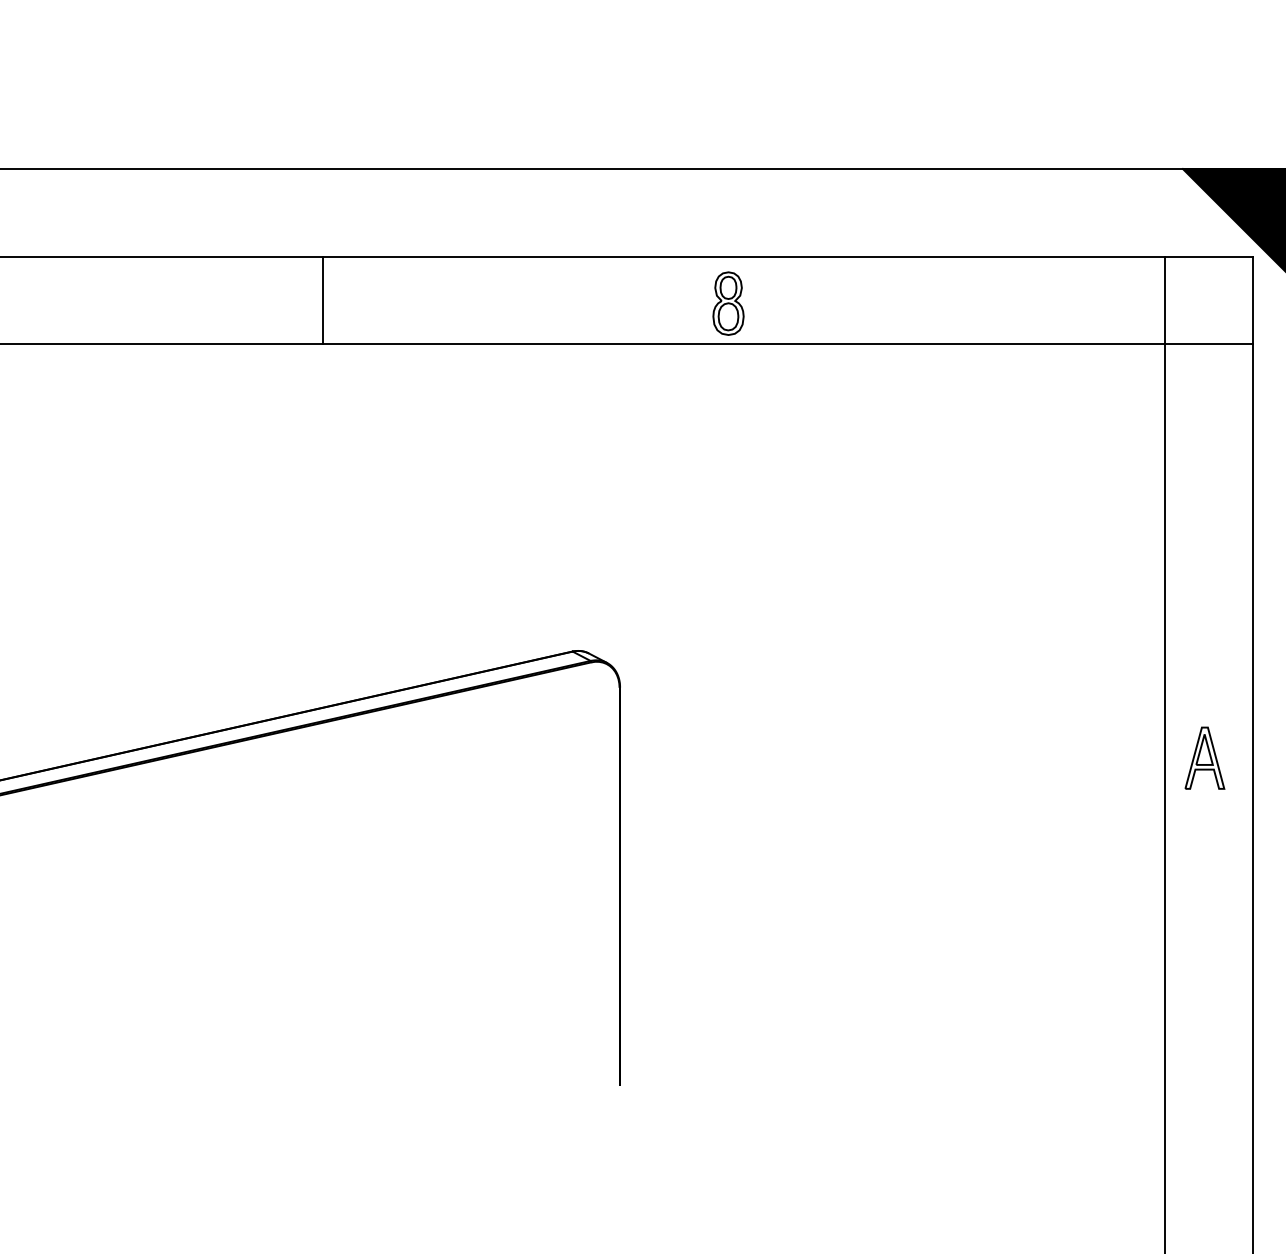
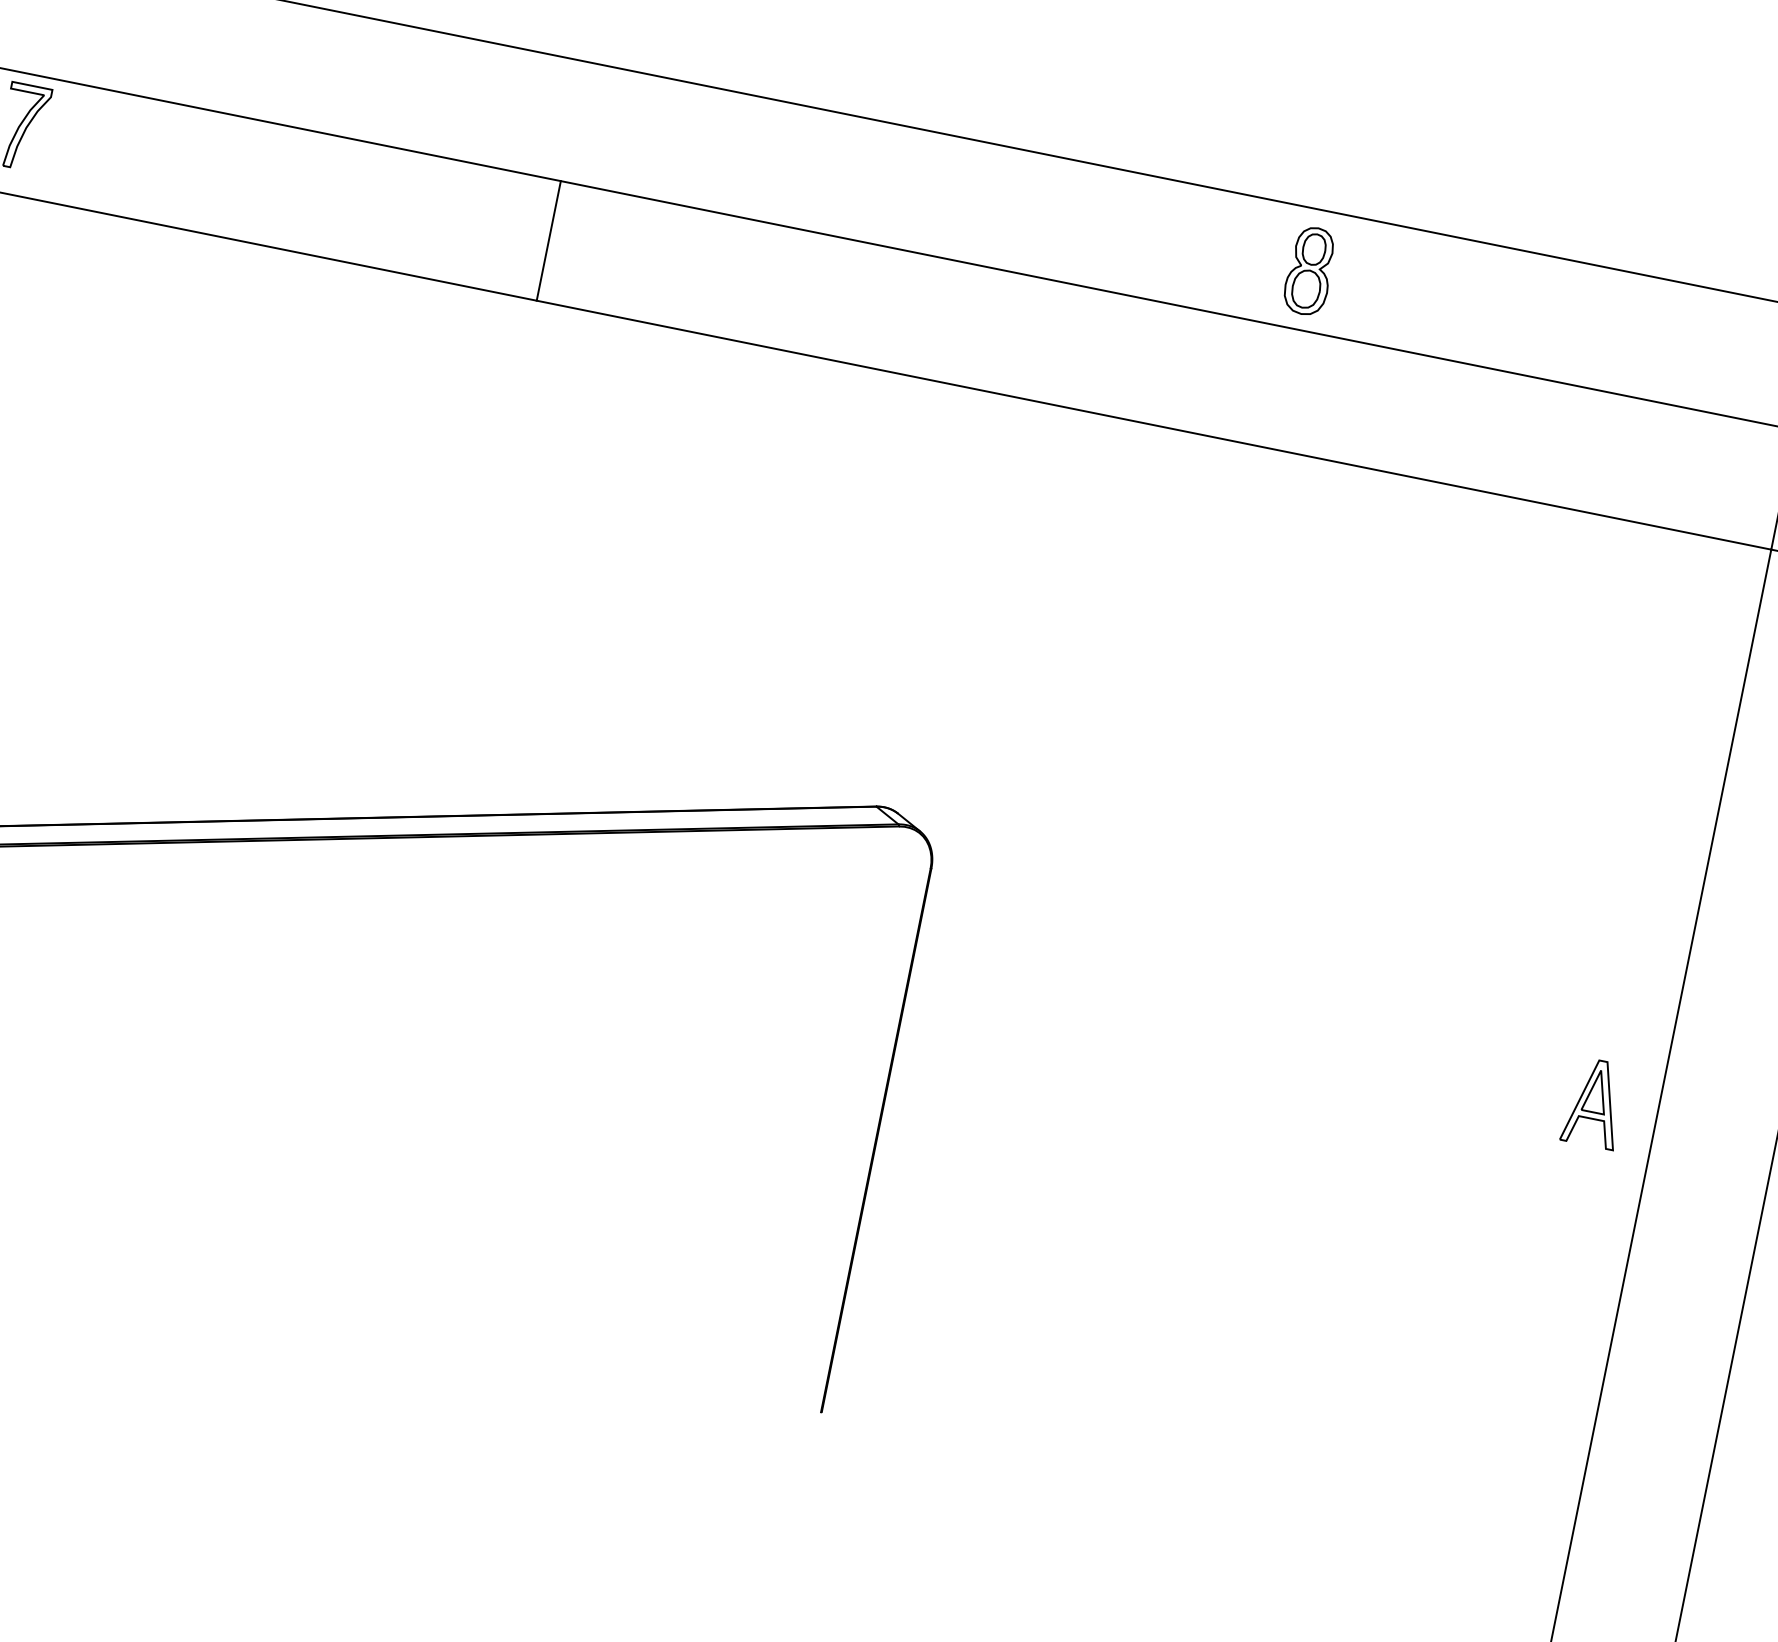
line: (323, 300) -> (549, 241), moved
part: (728, 303) -> (1309, 270), moved
part: (1204, 757) -> (1594, 1102), moved

